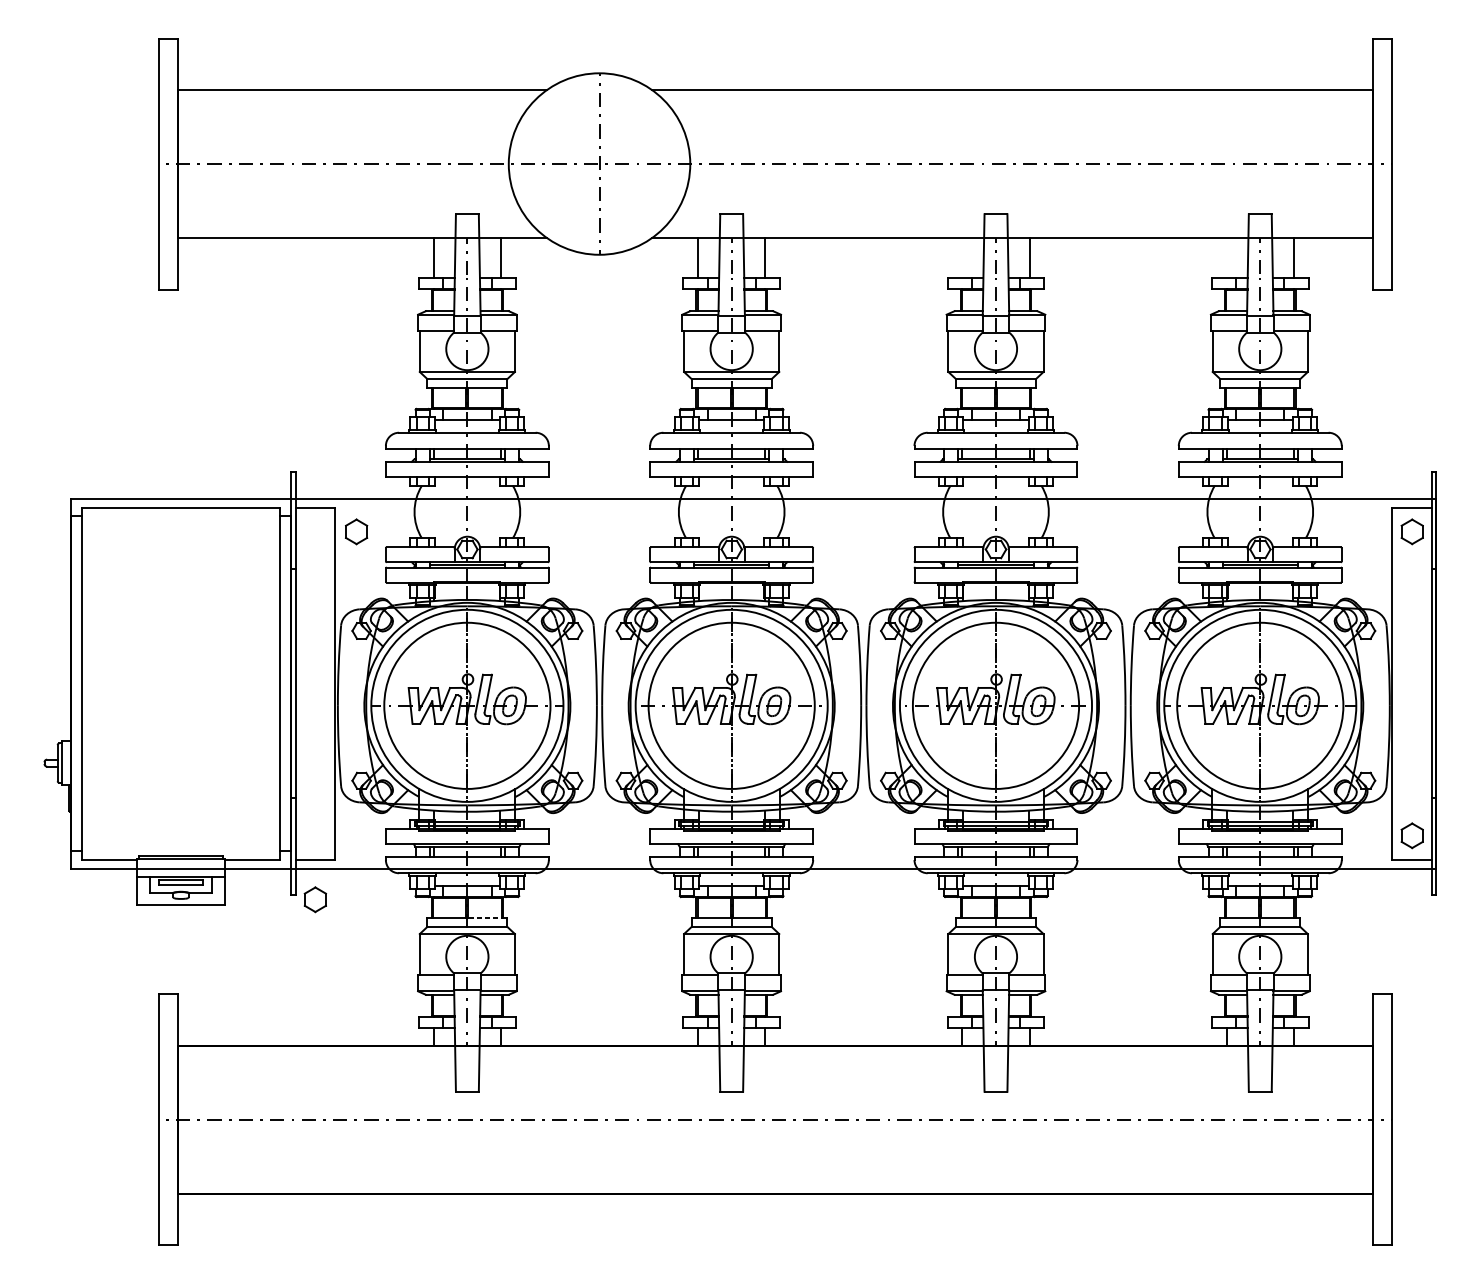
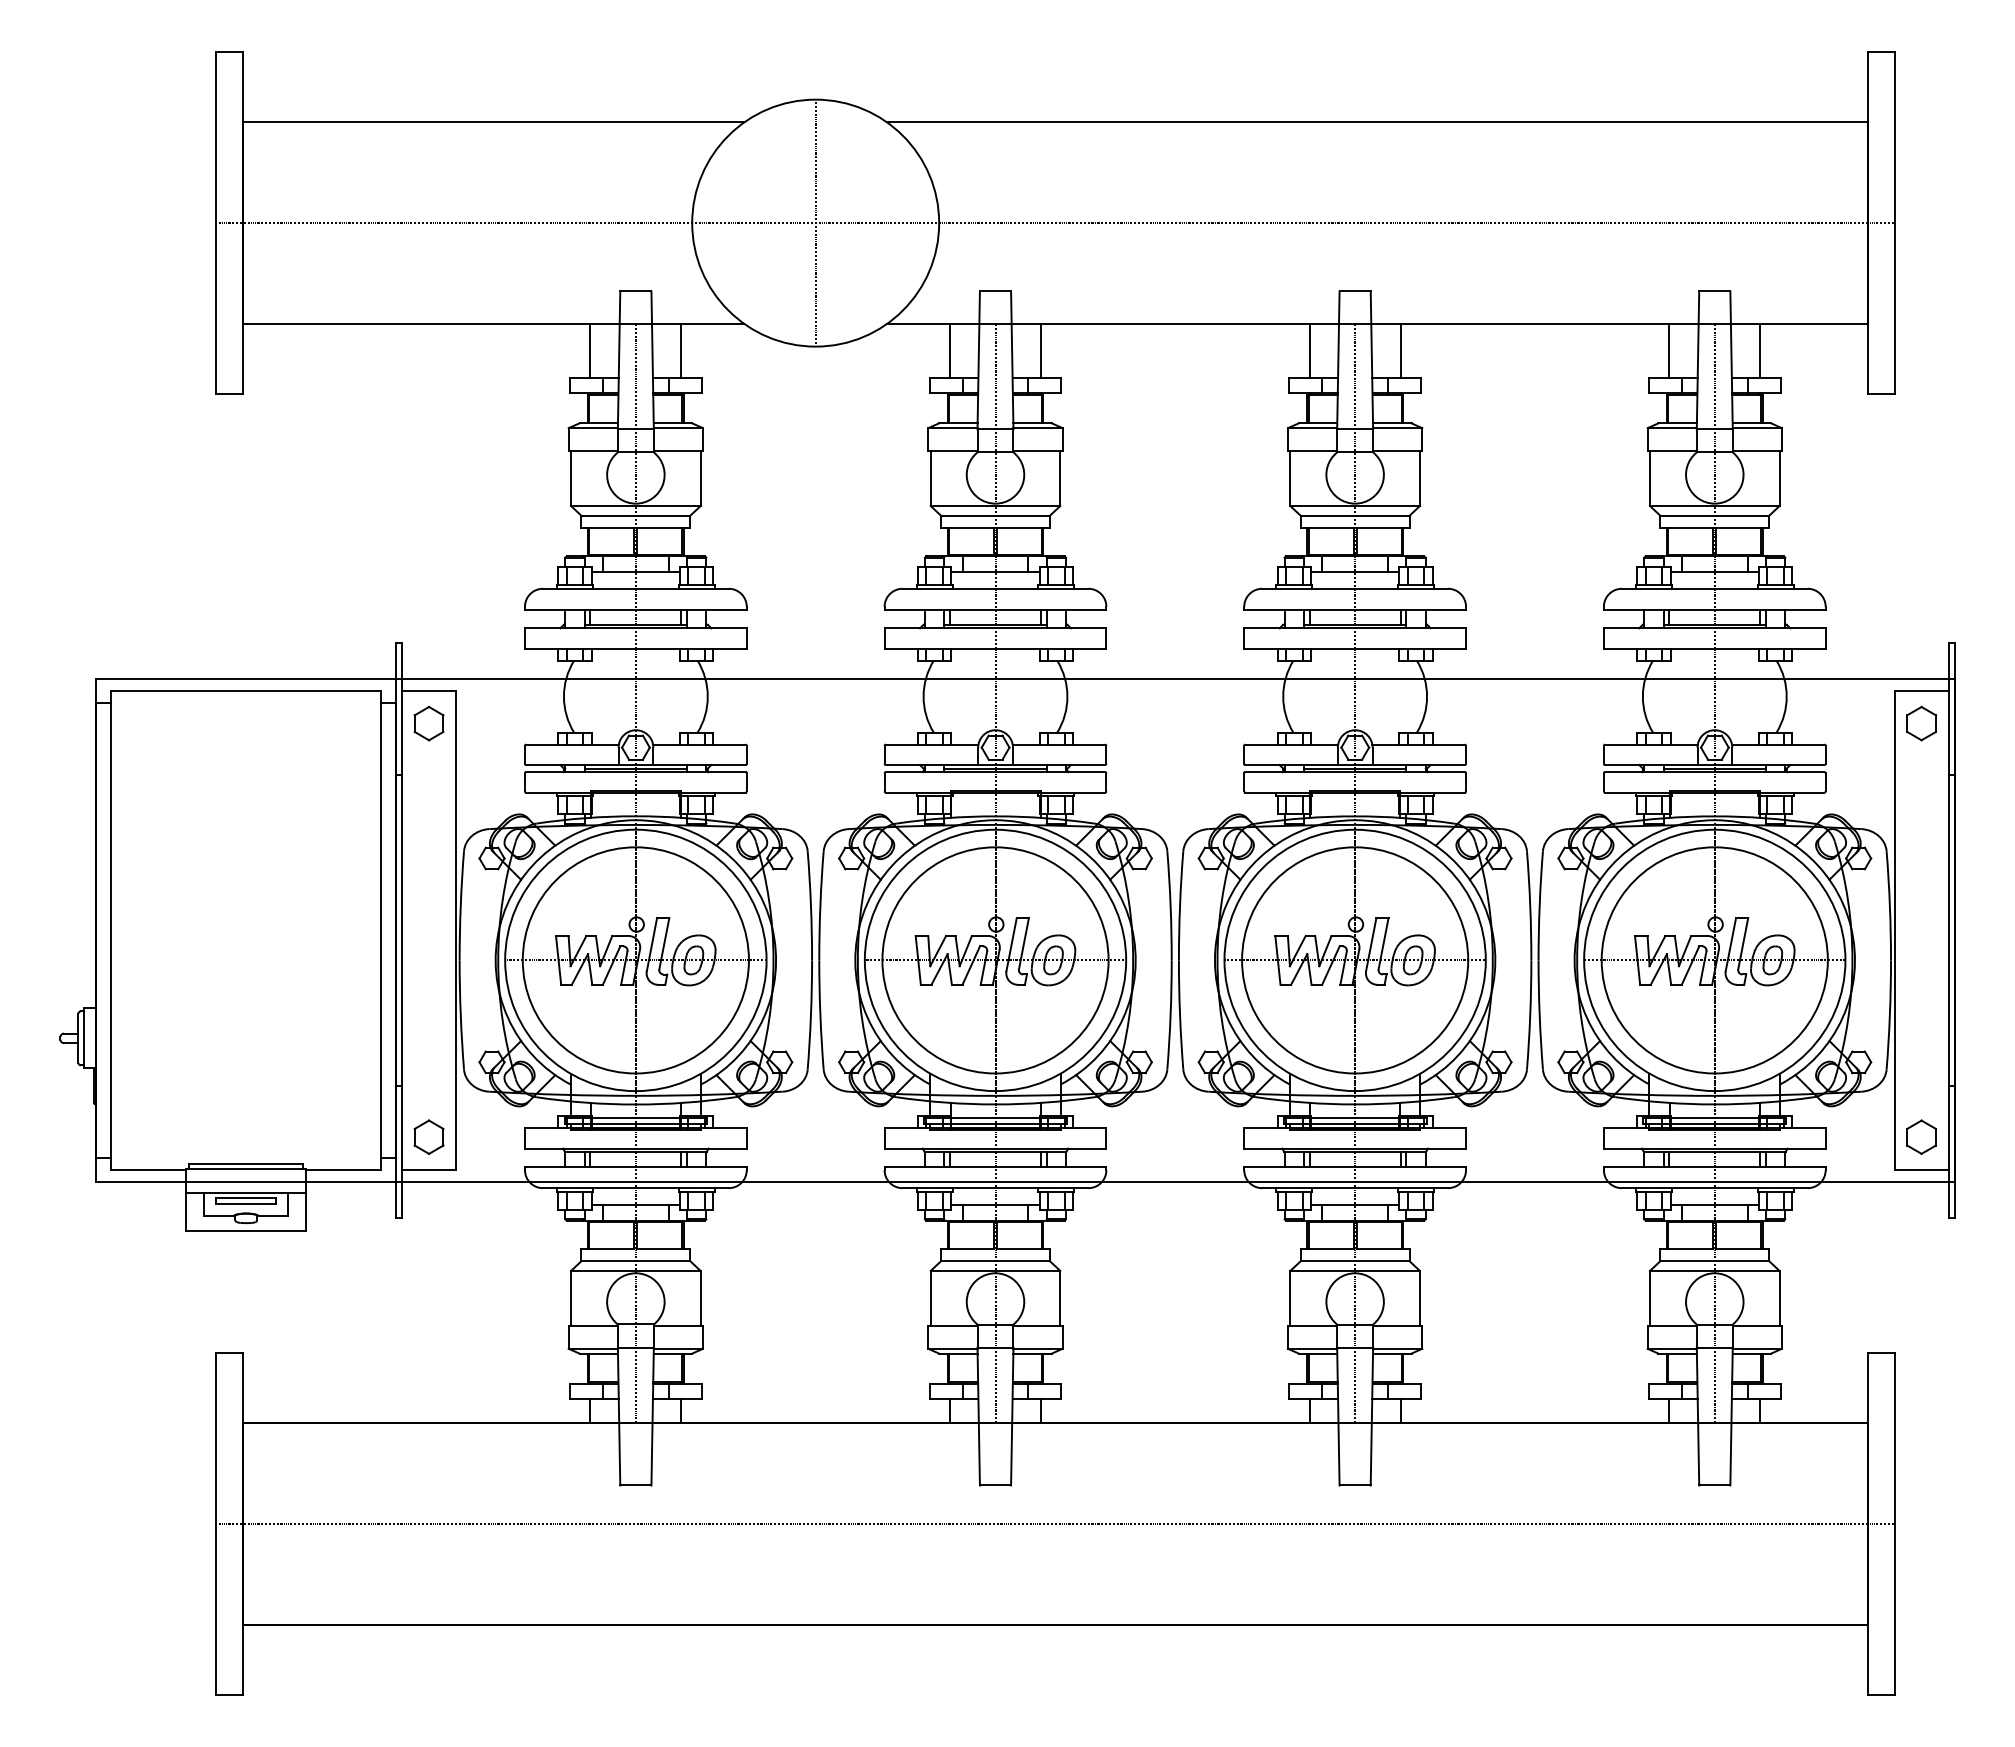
line: (962, 257) -> (1309, 350), added
line: (1227, 257) -> (1669, 350), added
part: (356, 531) -> (428, 723), moved
part: (314, 899) -> (428, 1136), moved
line: (484, 918) -> (659, 1249), dashed -> solid

